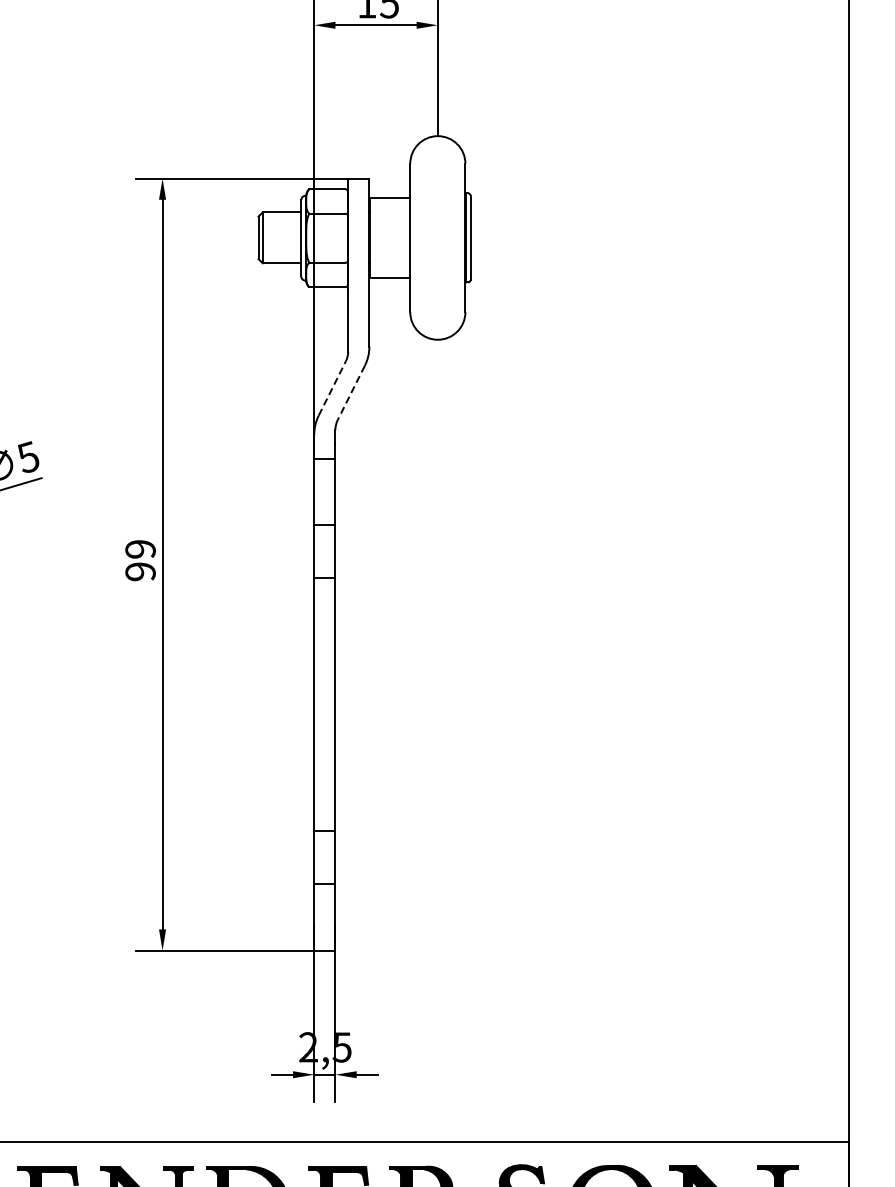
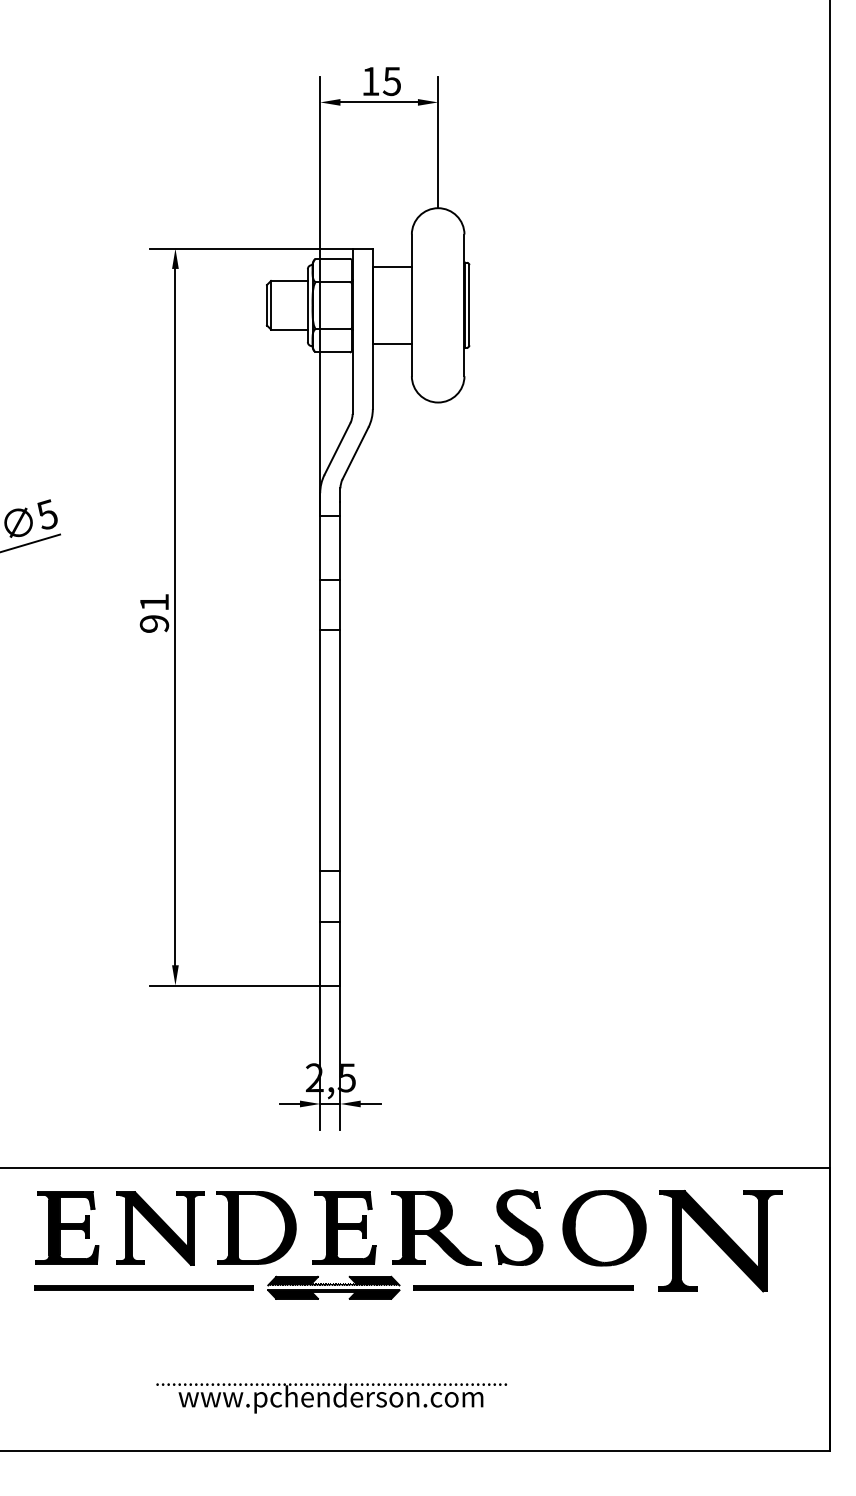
line: (332, 387) -> (337, 448), dashed -> solid
line: (351, 393) -> (355, 453), dashed -> solid
text: (140, 549) -> (154, 602), 99 -> 91

